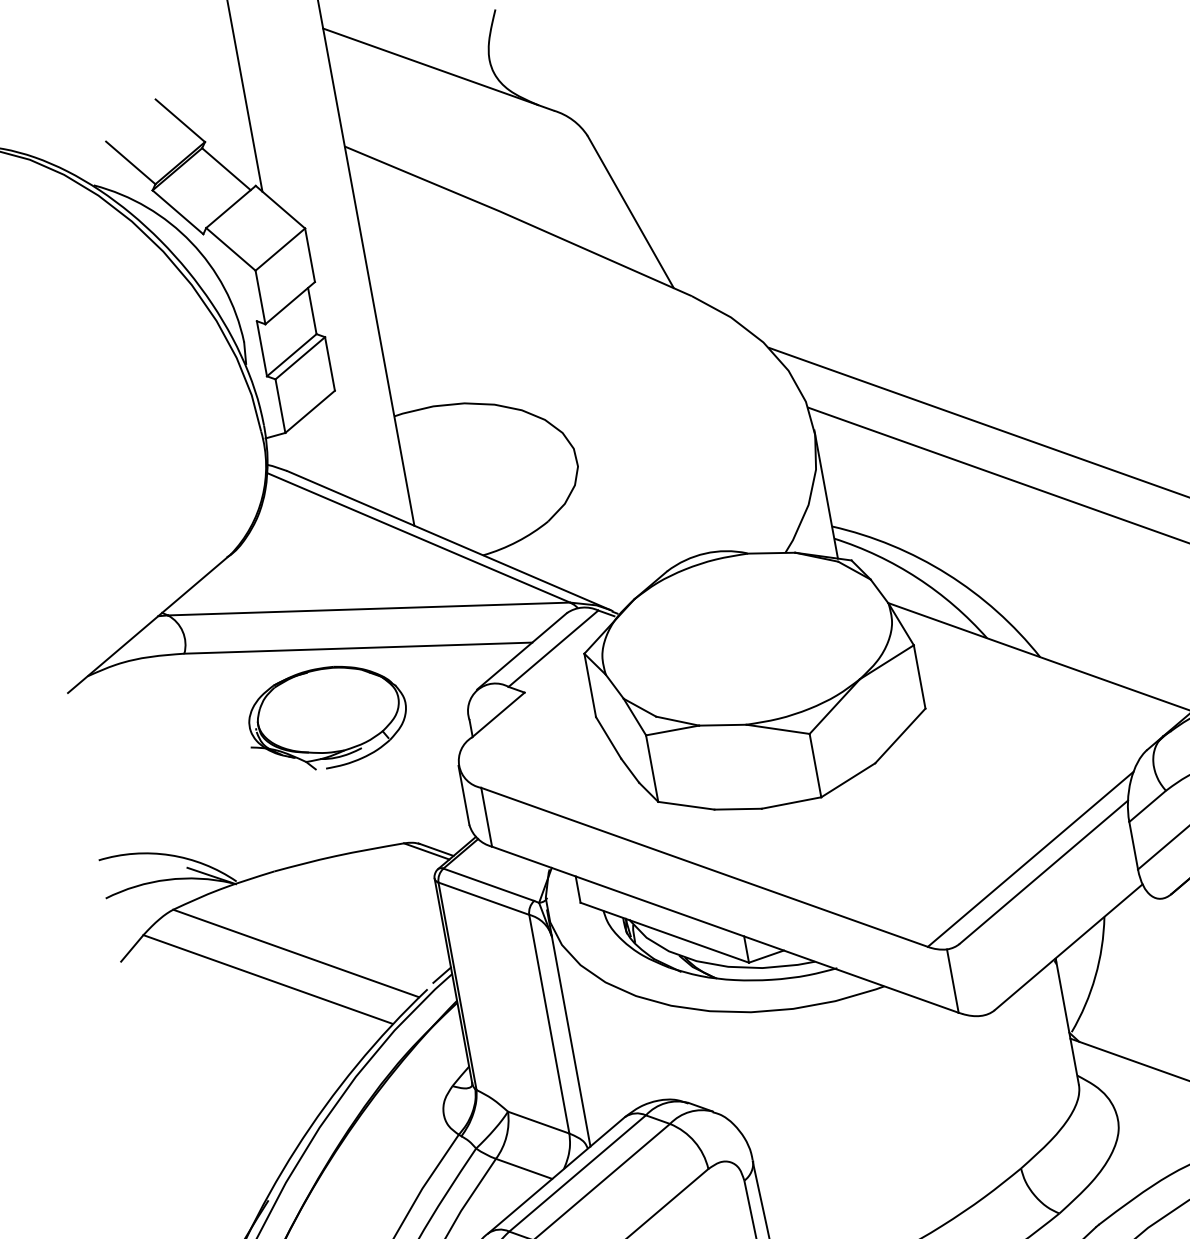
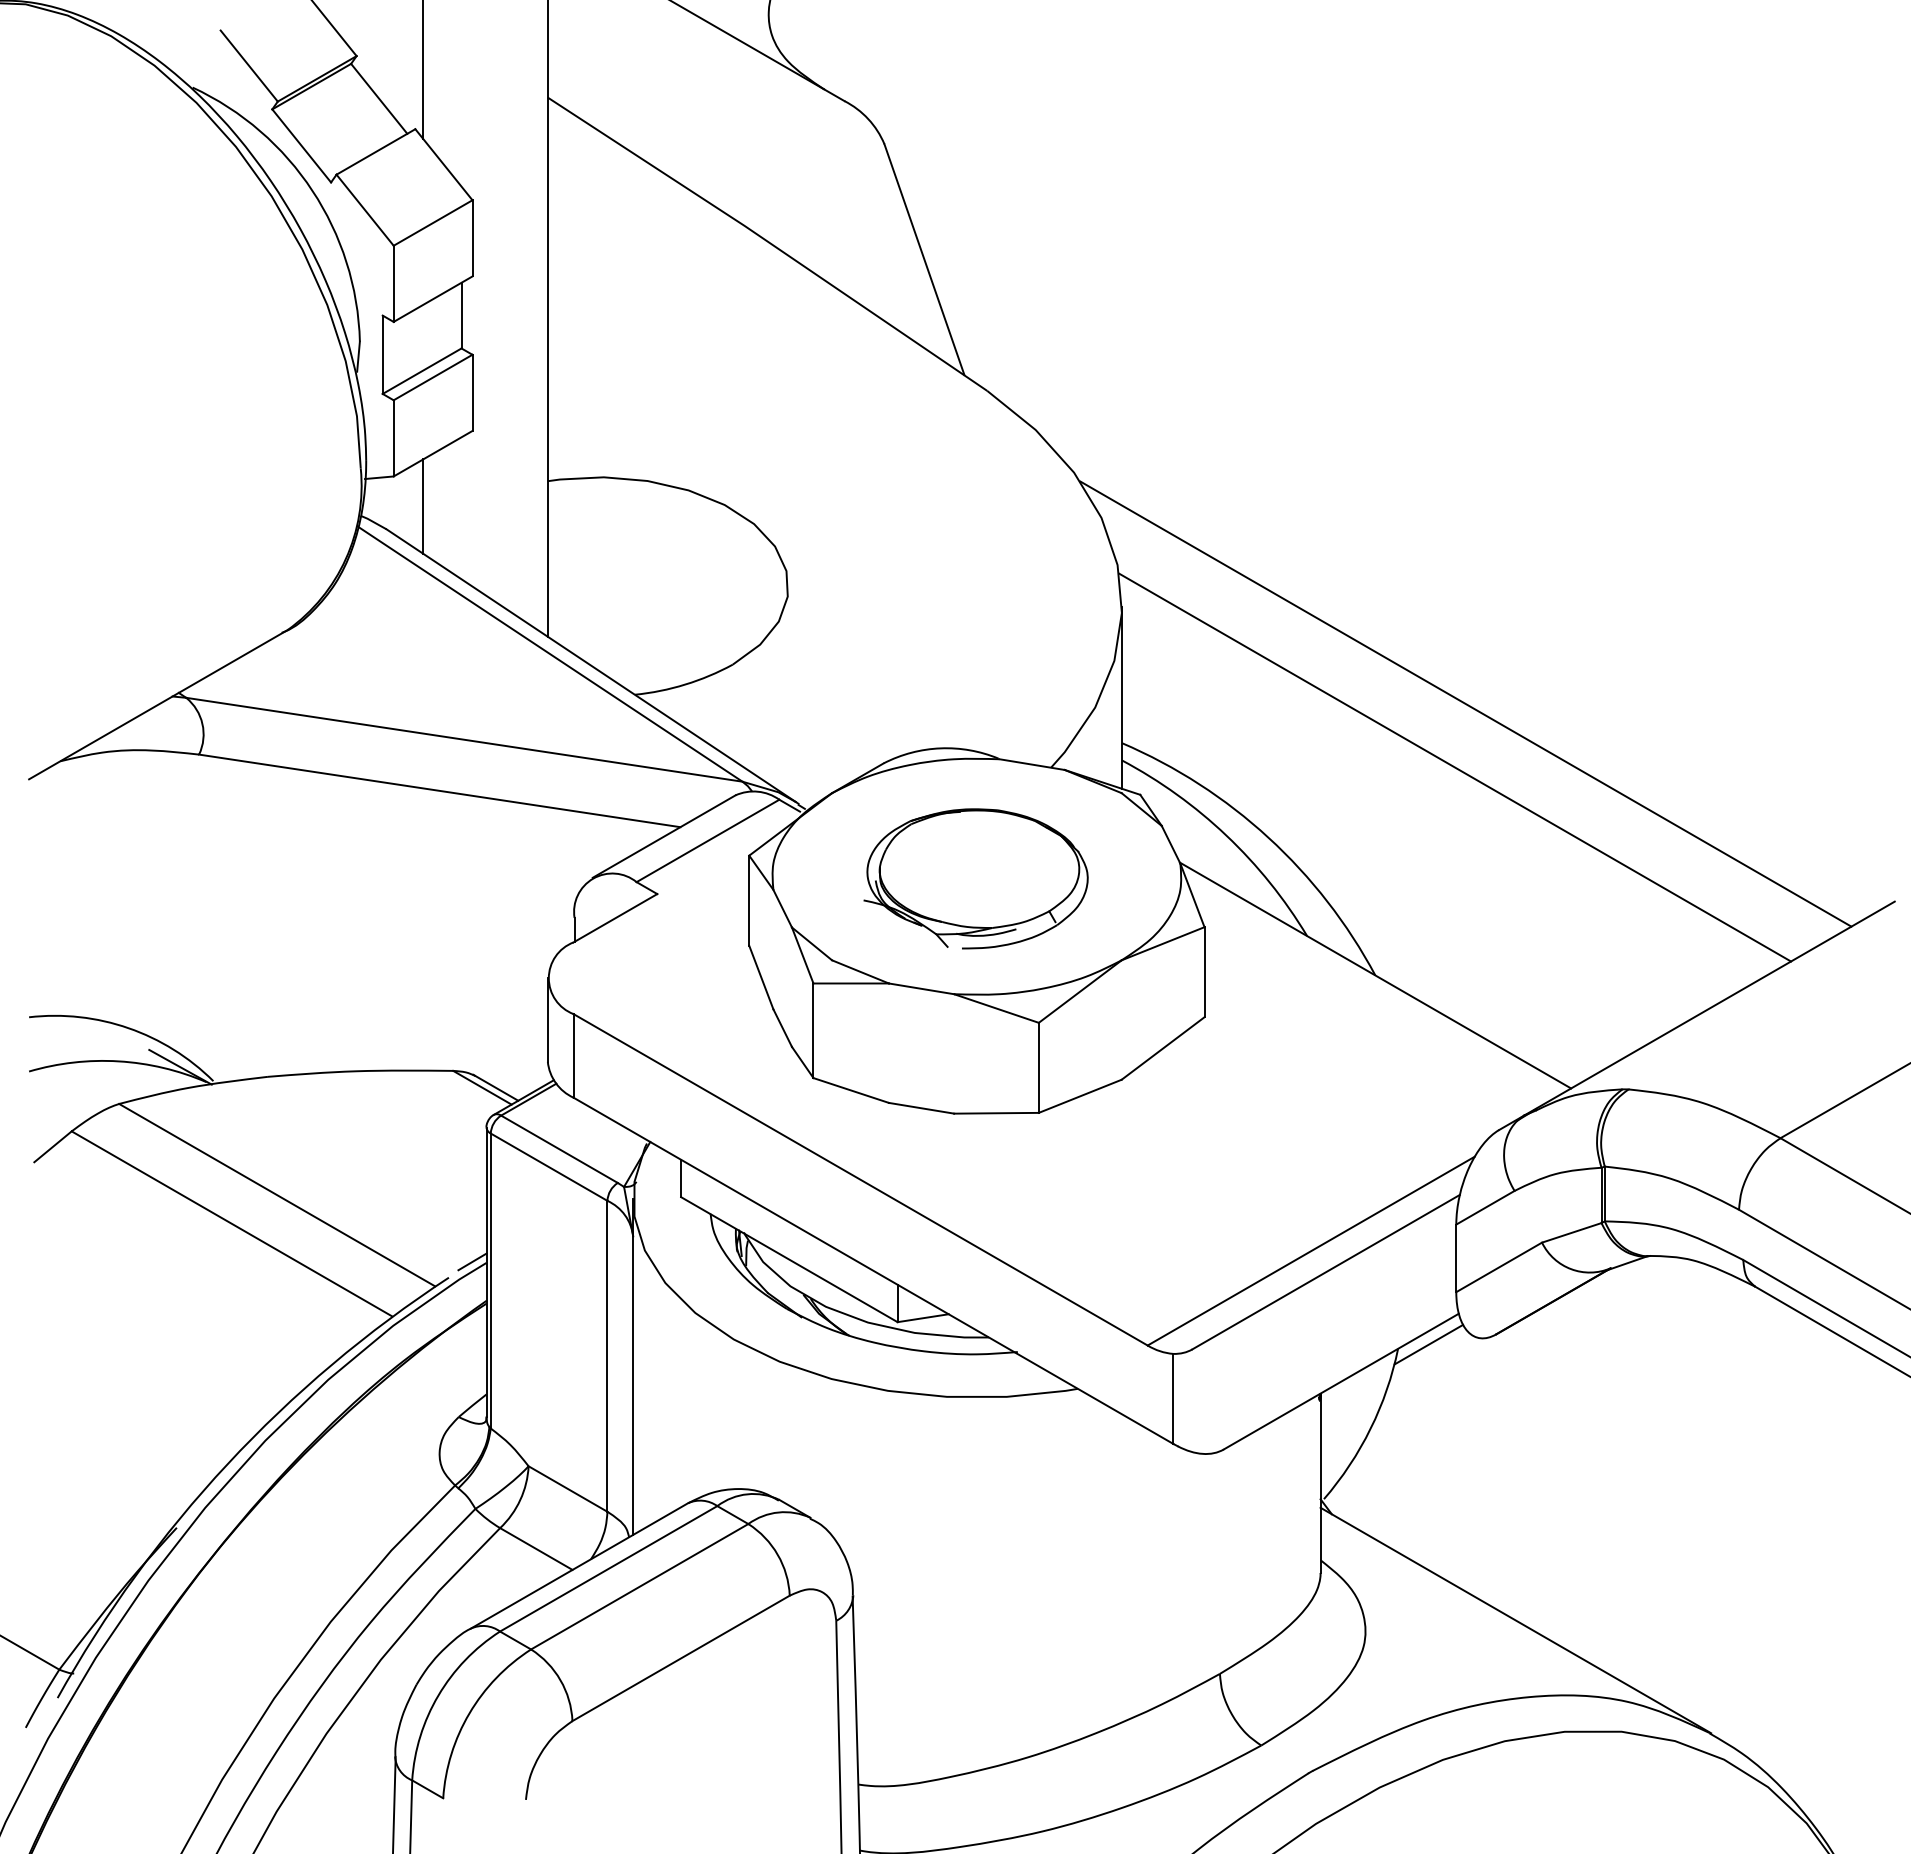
line: (310, 450) -> (423, 506), added
part: (326, 717) -> (975, 878), moved
line: (1125, 909) -> (1428, 1344), added

